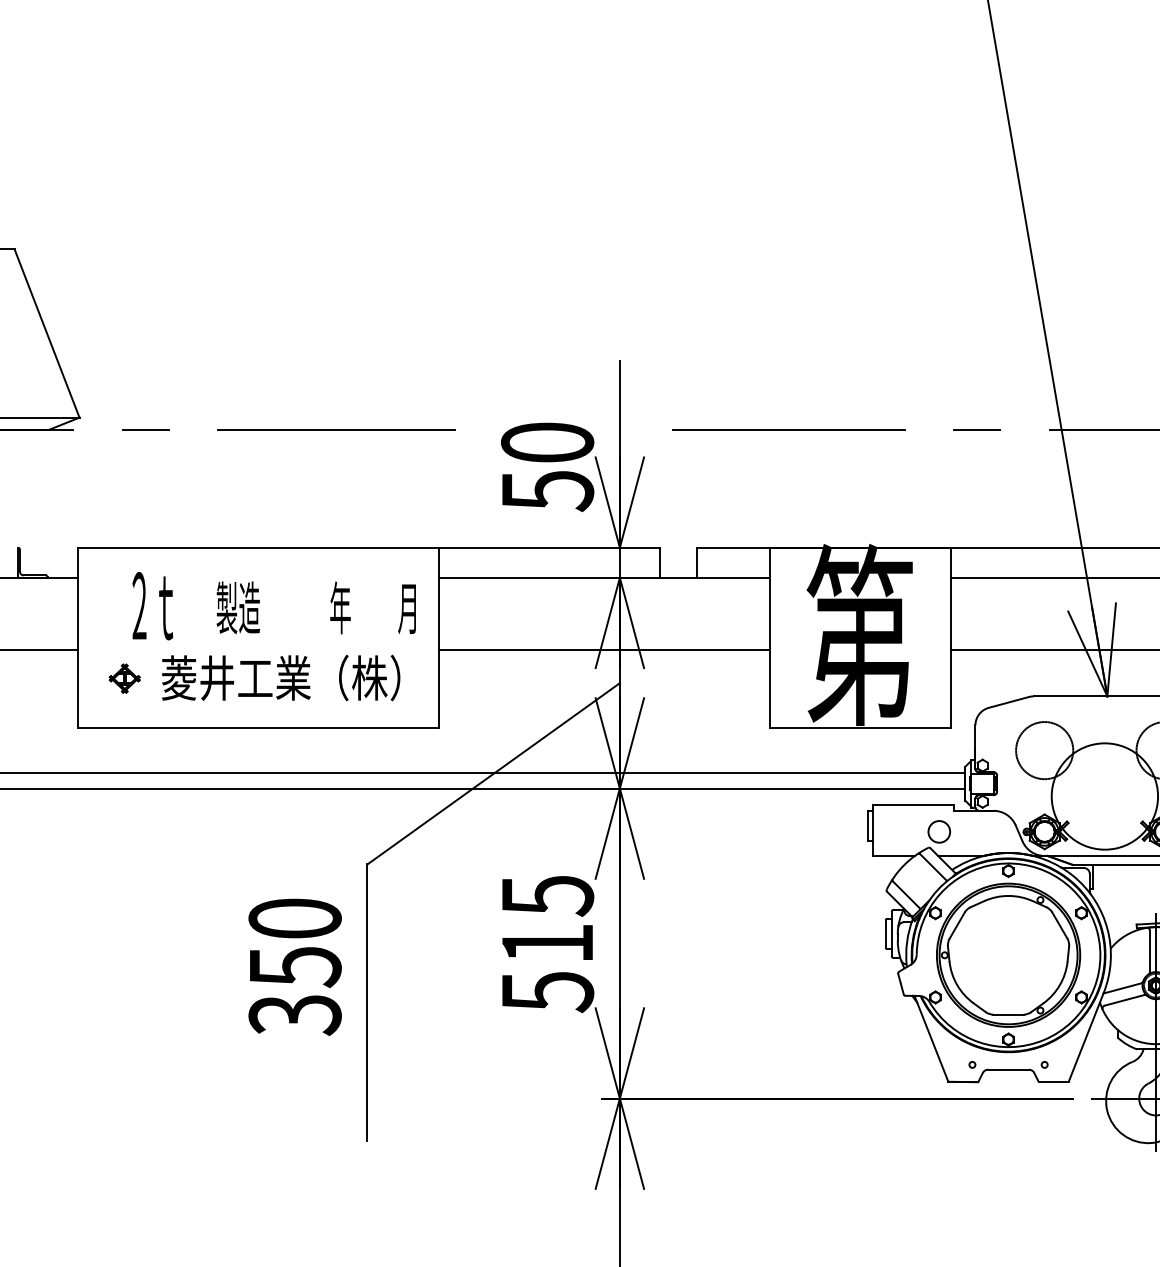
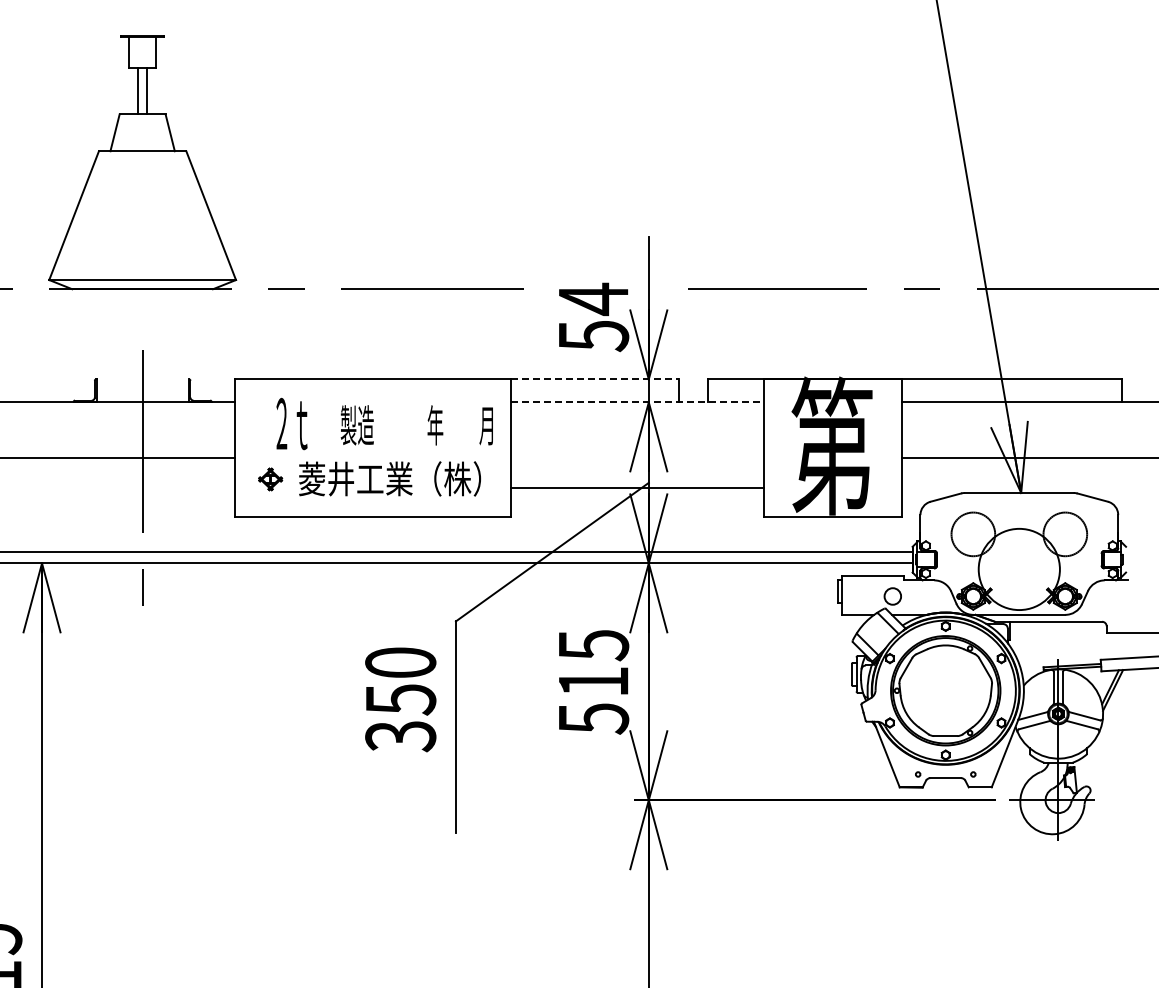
text: (547, 443) -> (593, 299), 50 -> 54
line: (550, 547) -> (595, 379), solid -> dashed
line: (605, 577) -> (637, 402), solid -> dashed
line: (603, 649) -> (636, 487), moved

